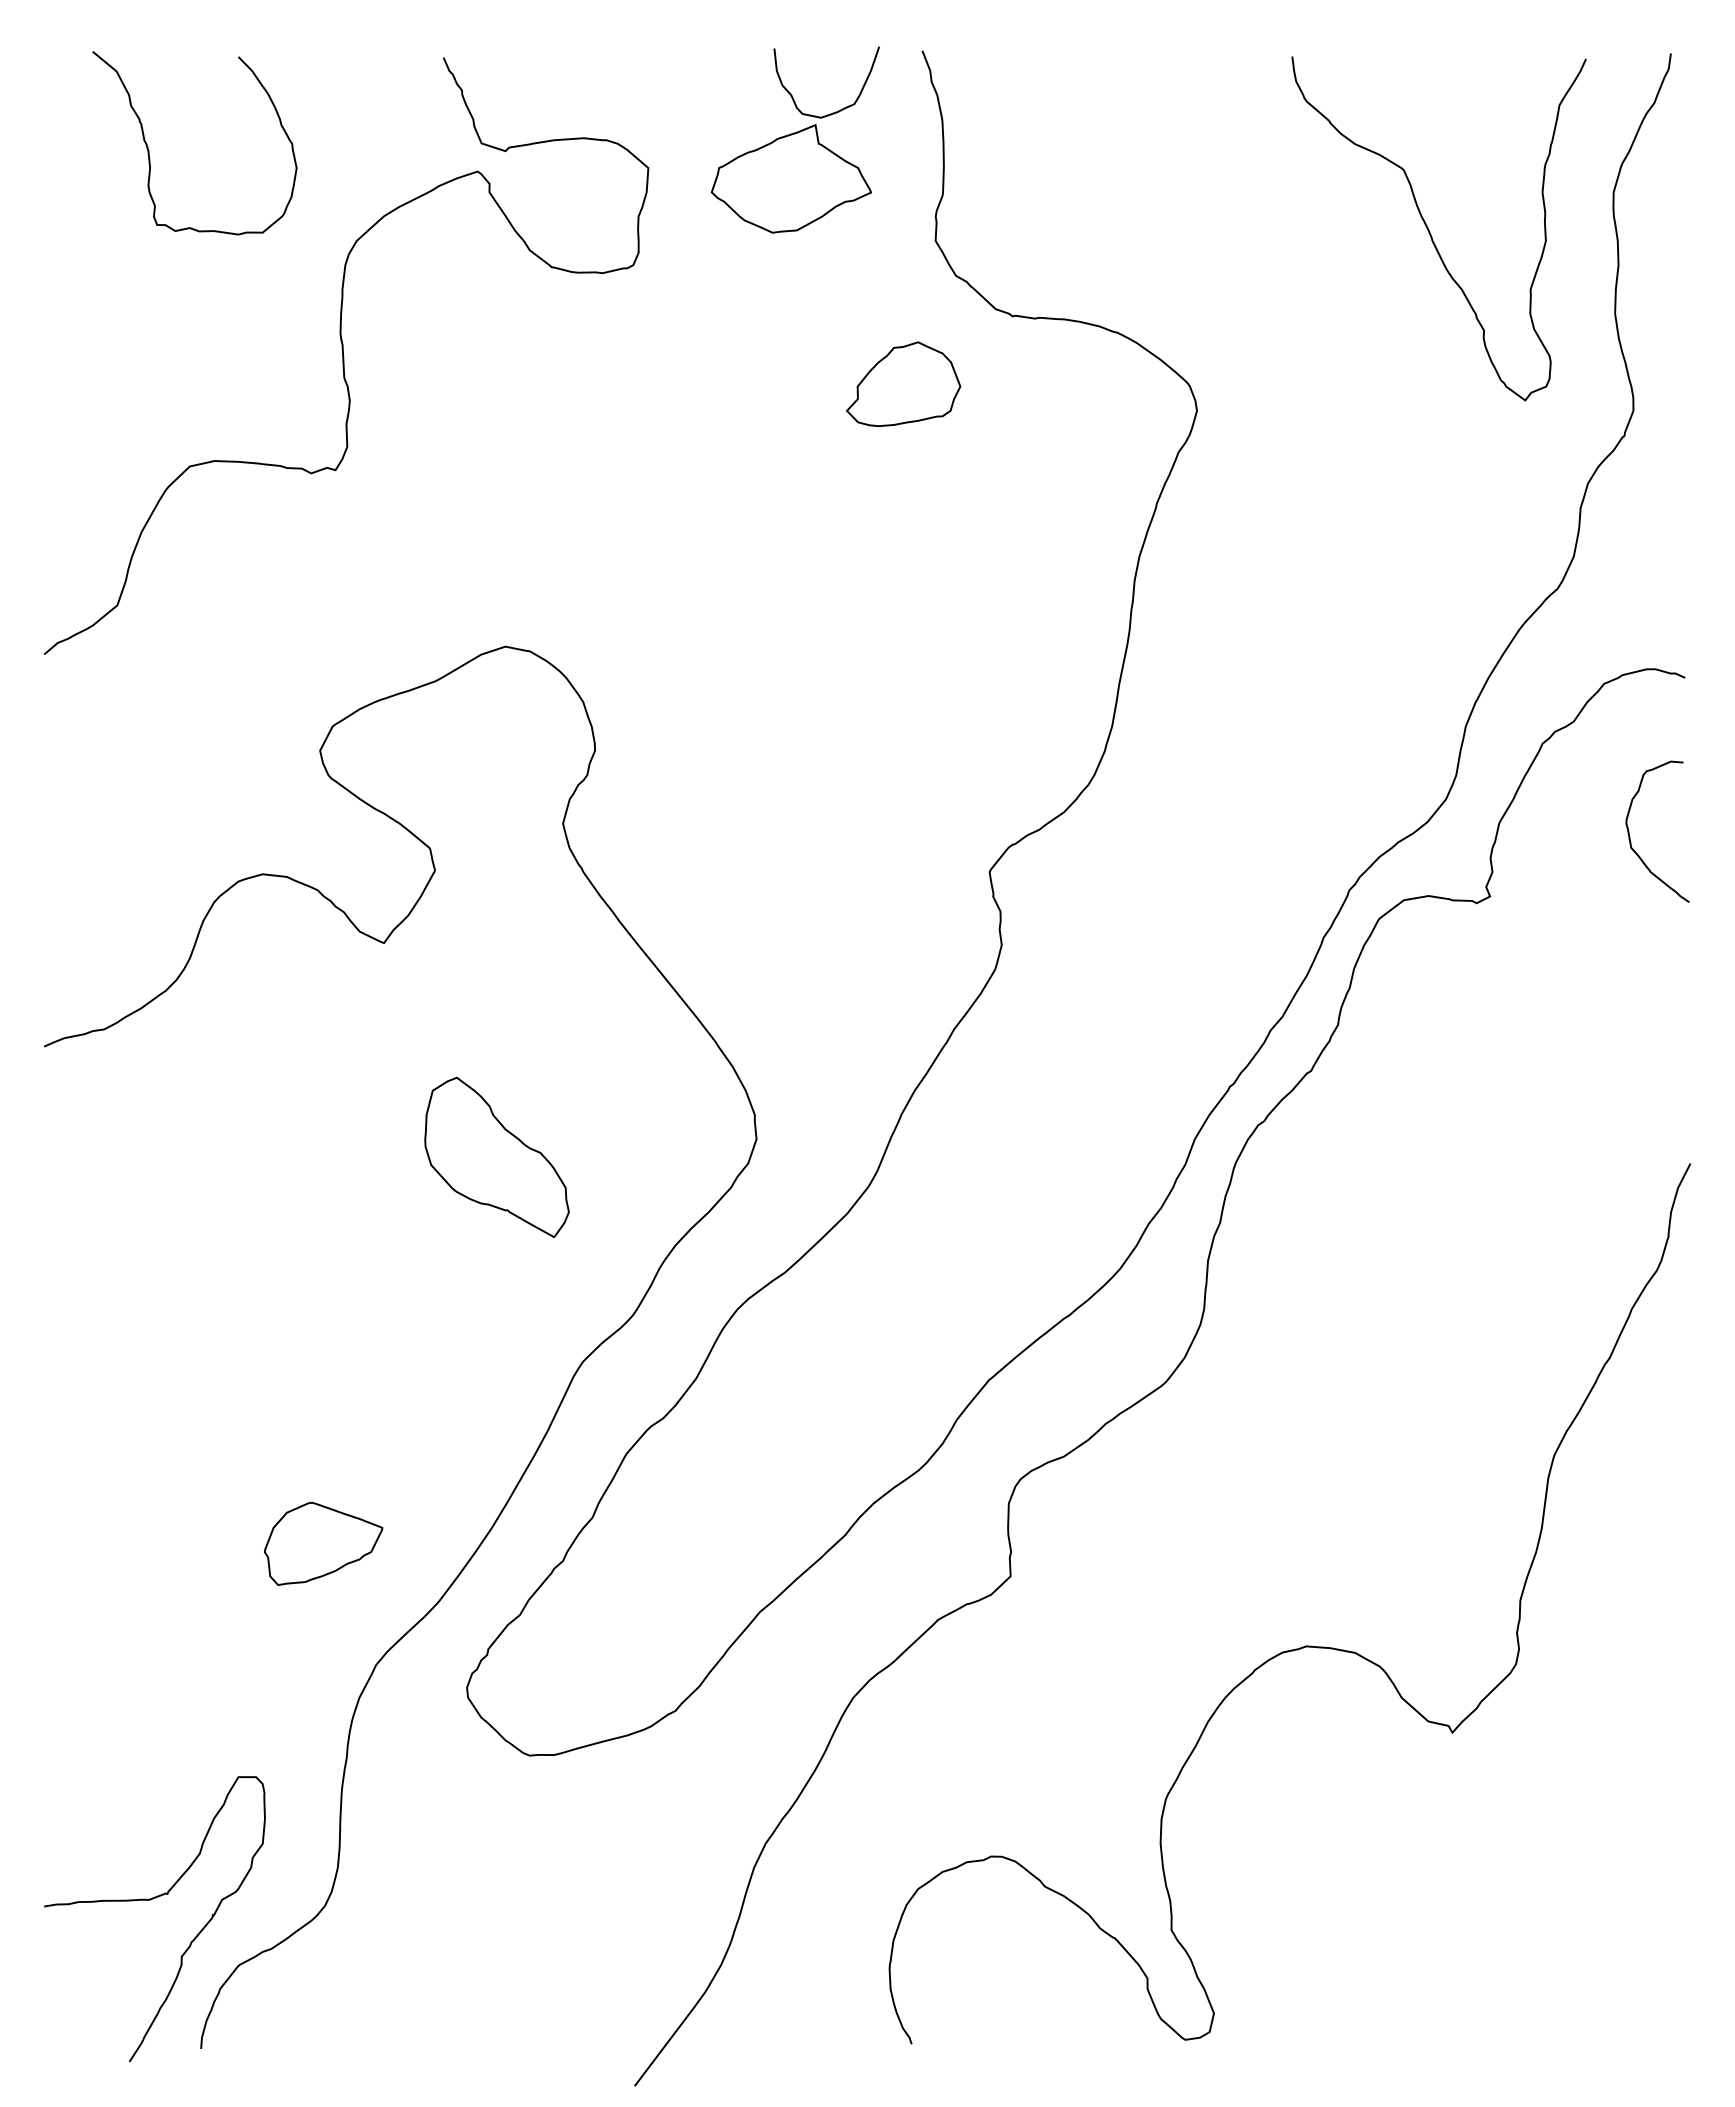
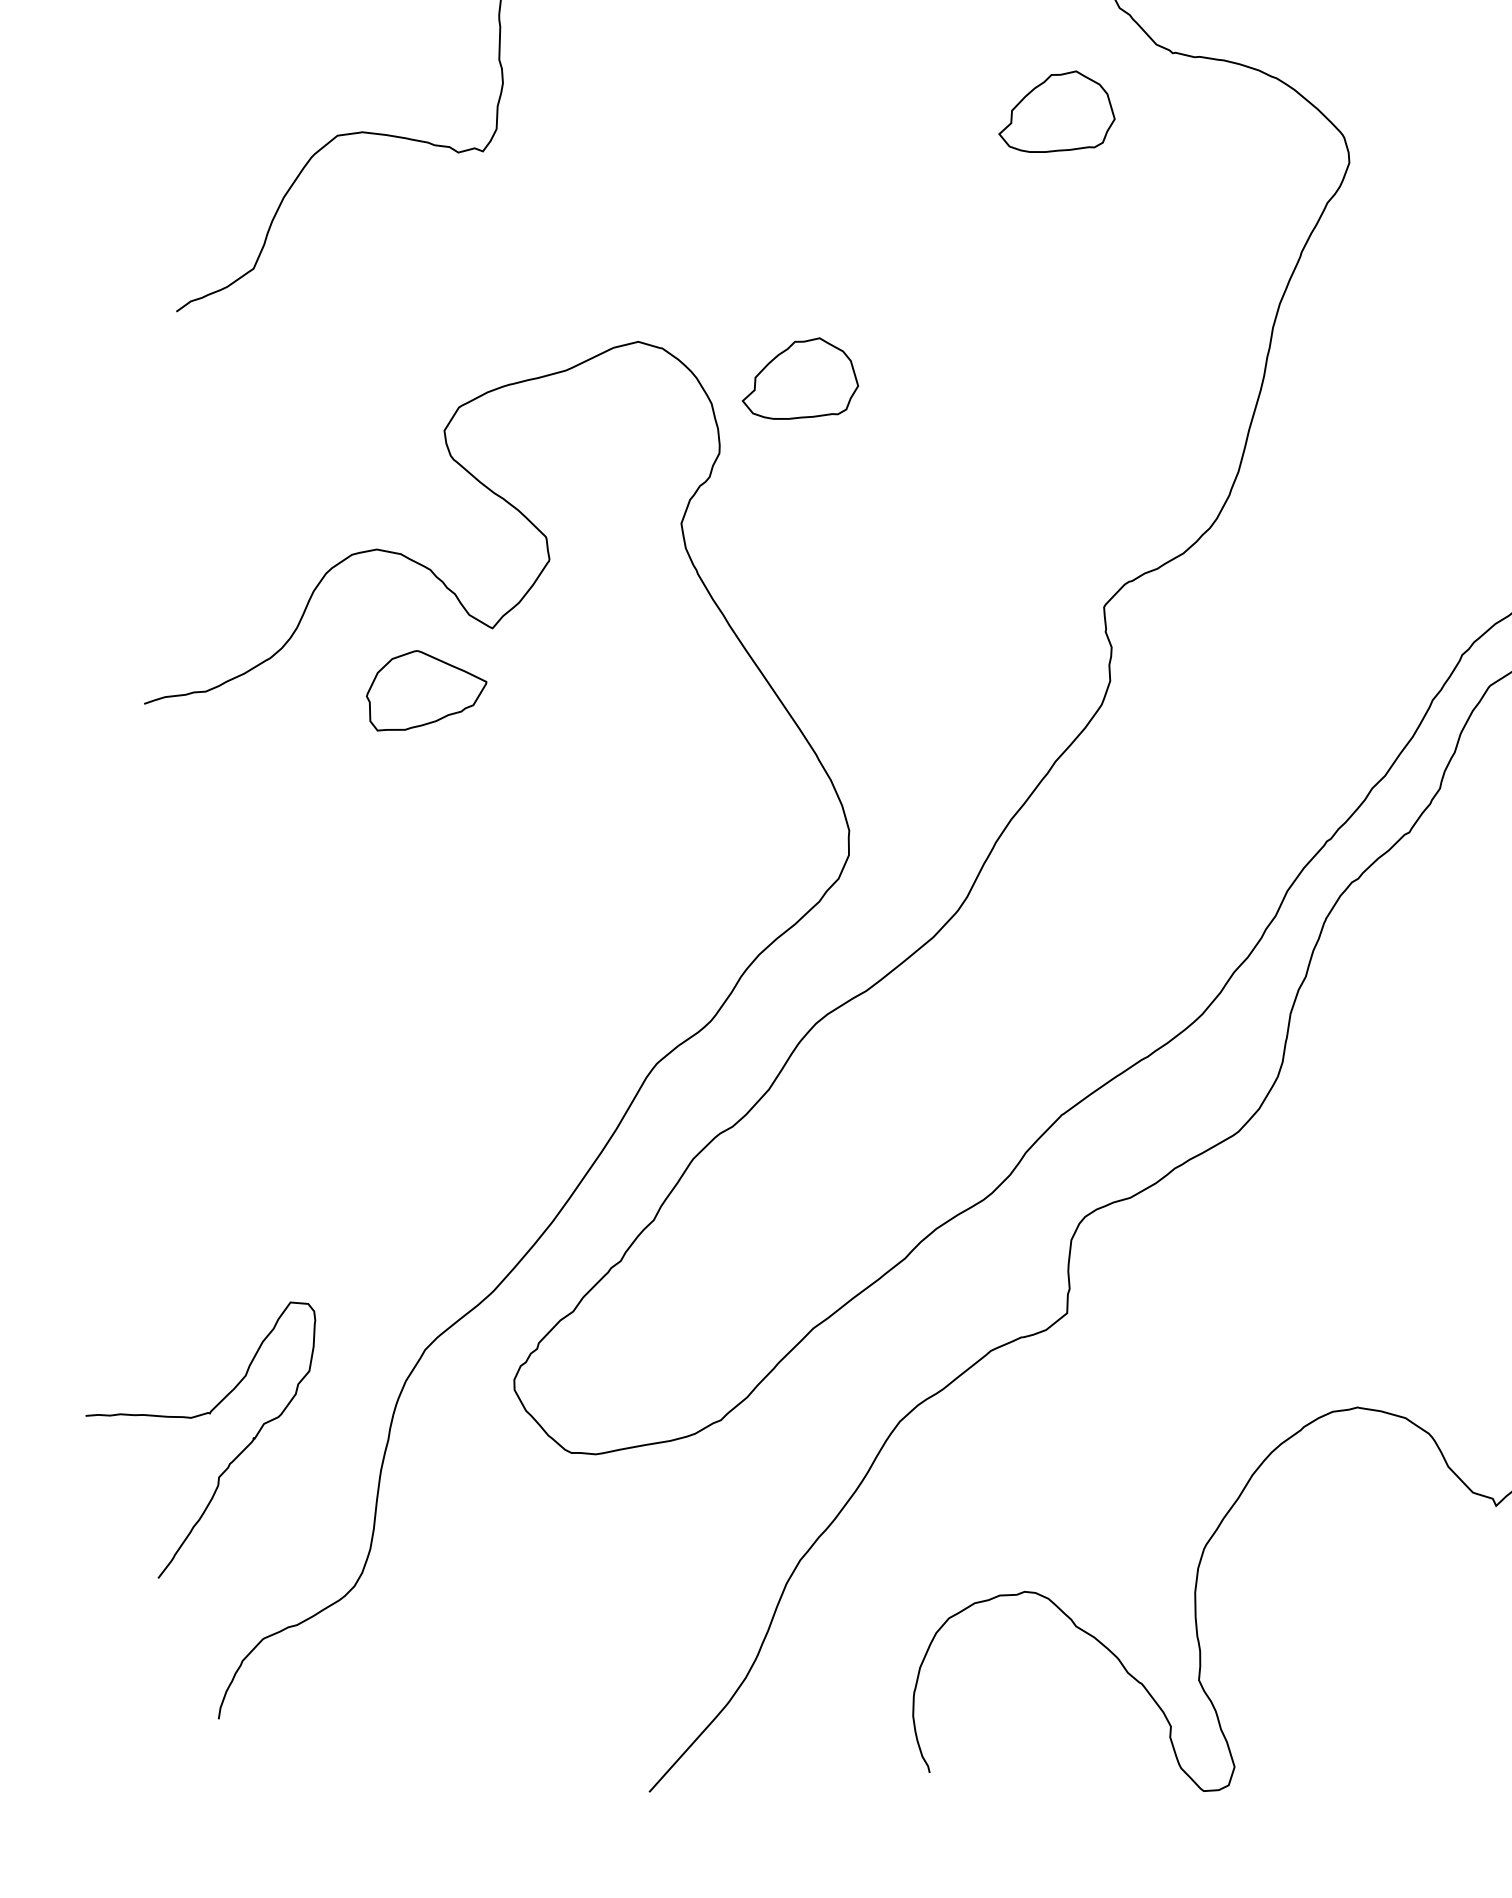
part: (670, 669) -> (801, 378), added
part: (496, 1156) -> (587, 851), removed
part: (323, 1543) -> (426, 692), moved
curve: (150, 1900) -> (192, 1418), moved

